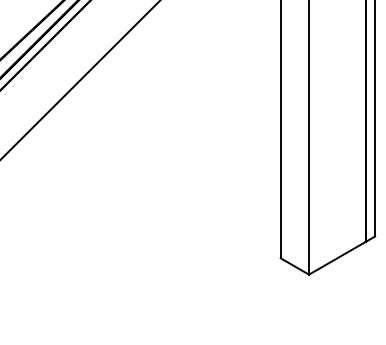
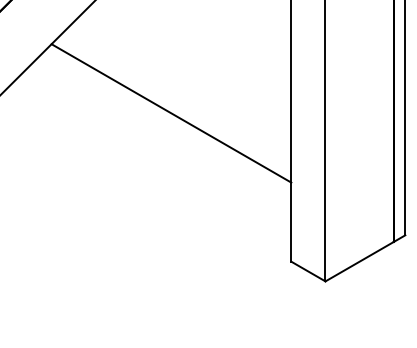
line: (181, 135) -> (171, 113), added

